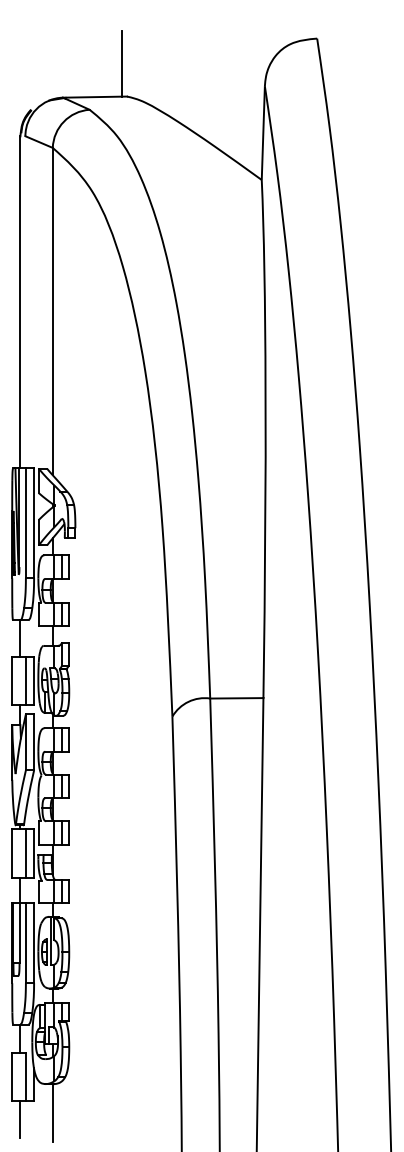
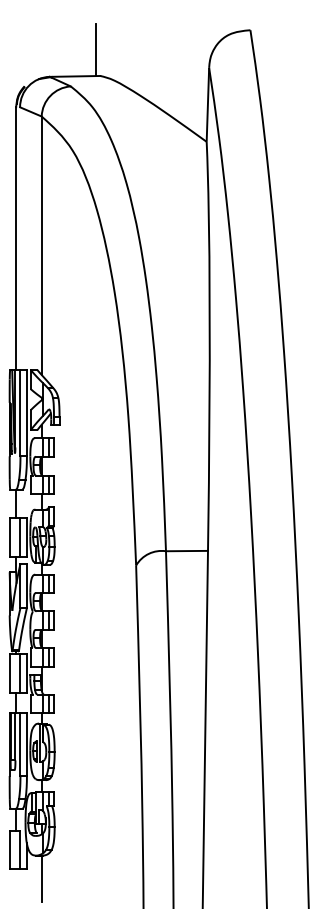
line: (20, 1119) -> (16, 883), removed

